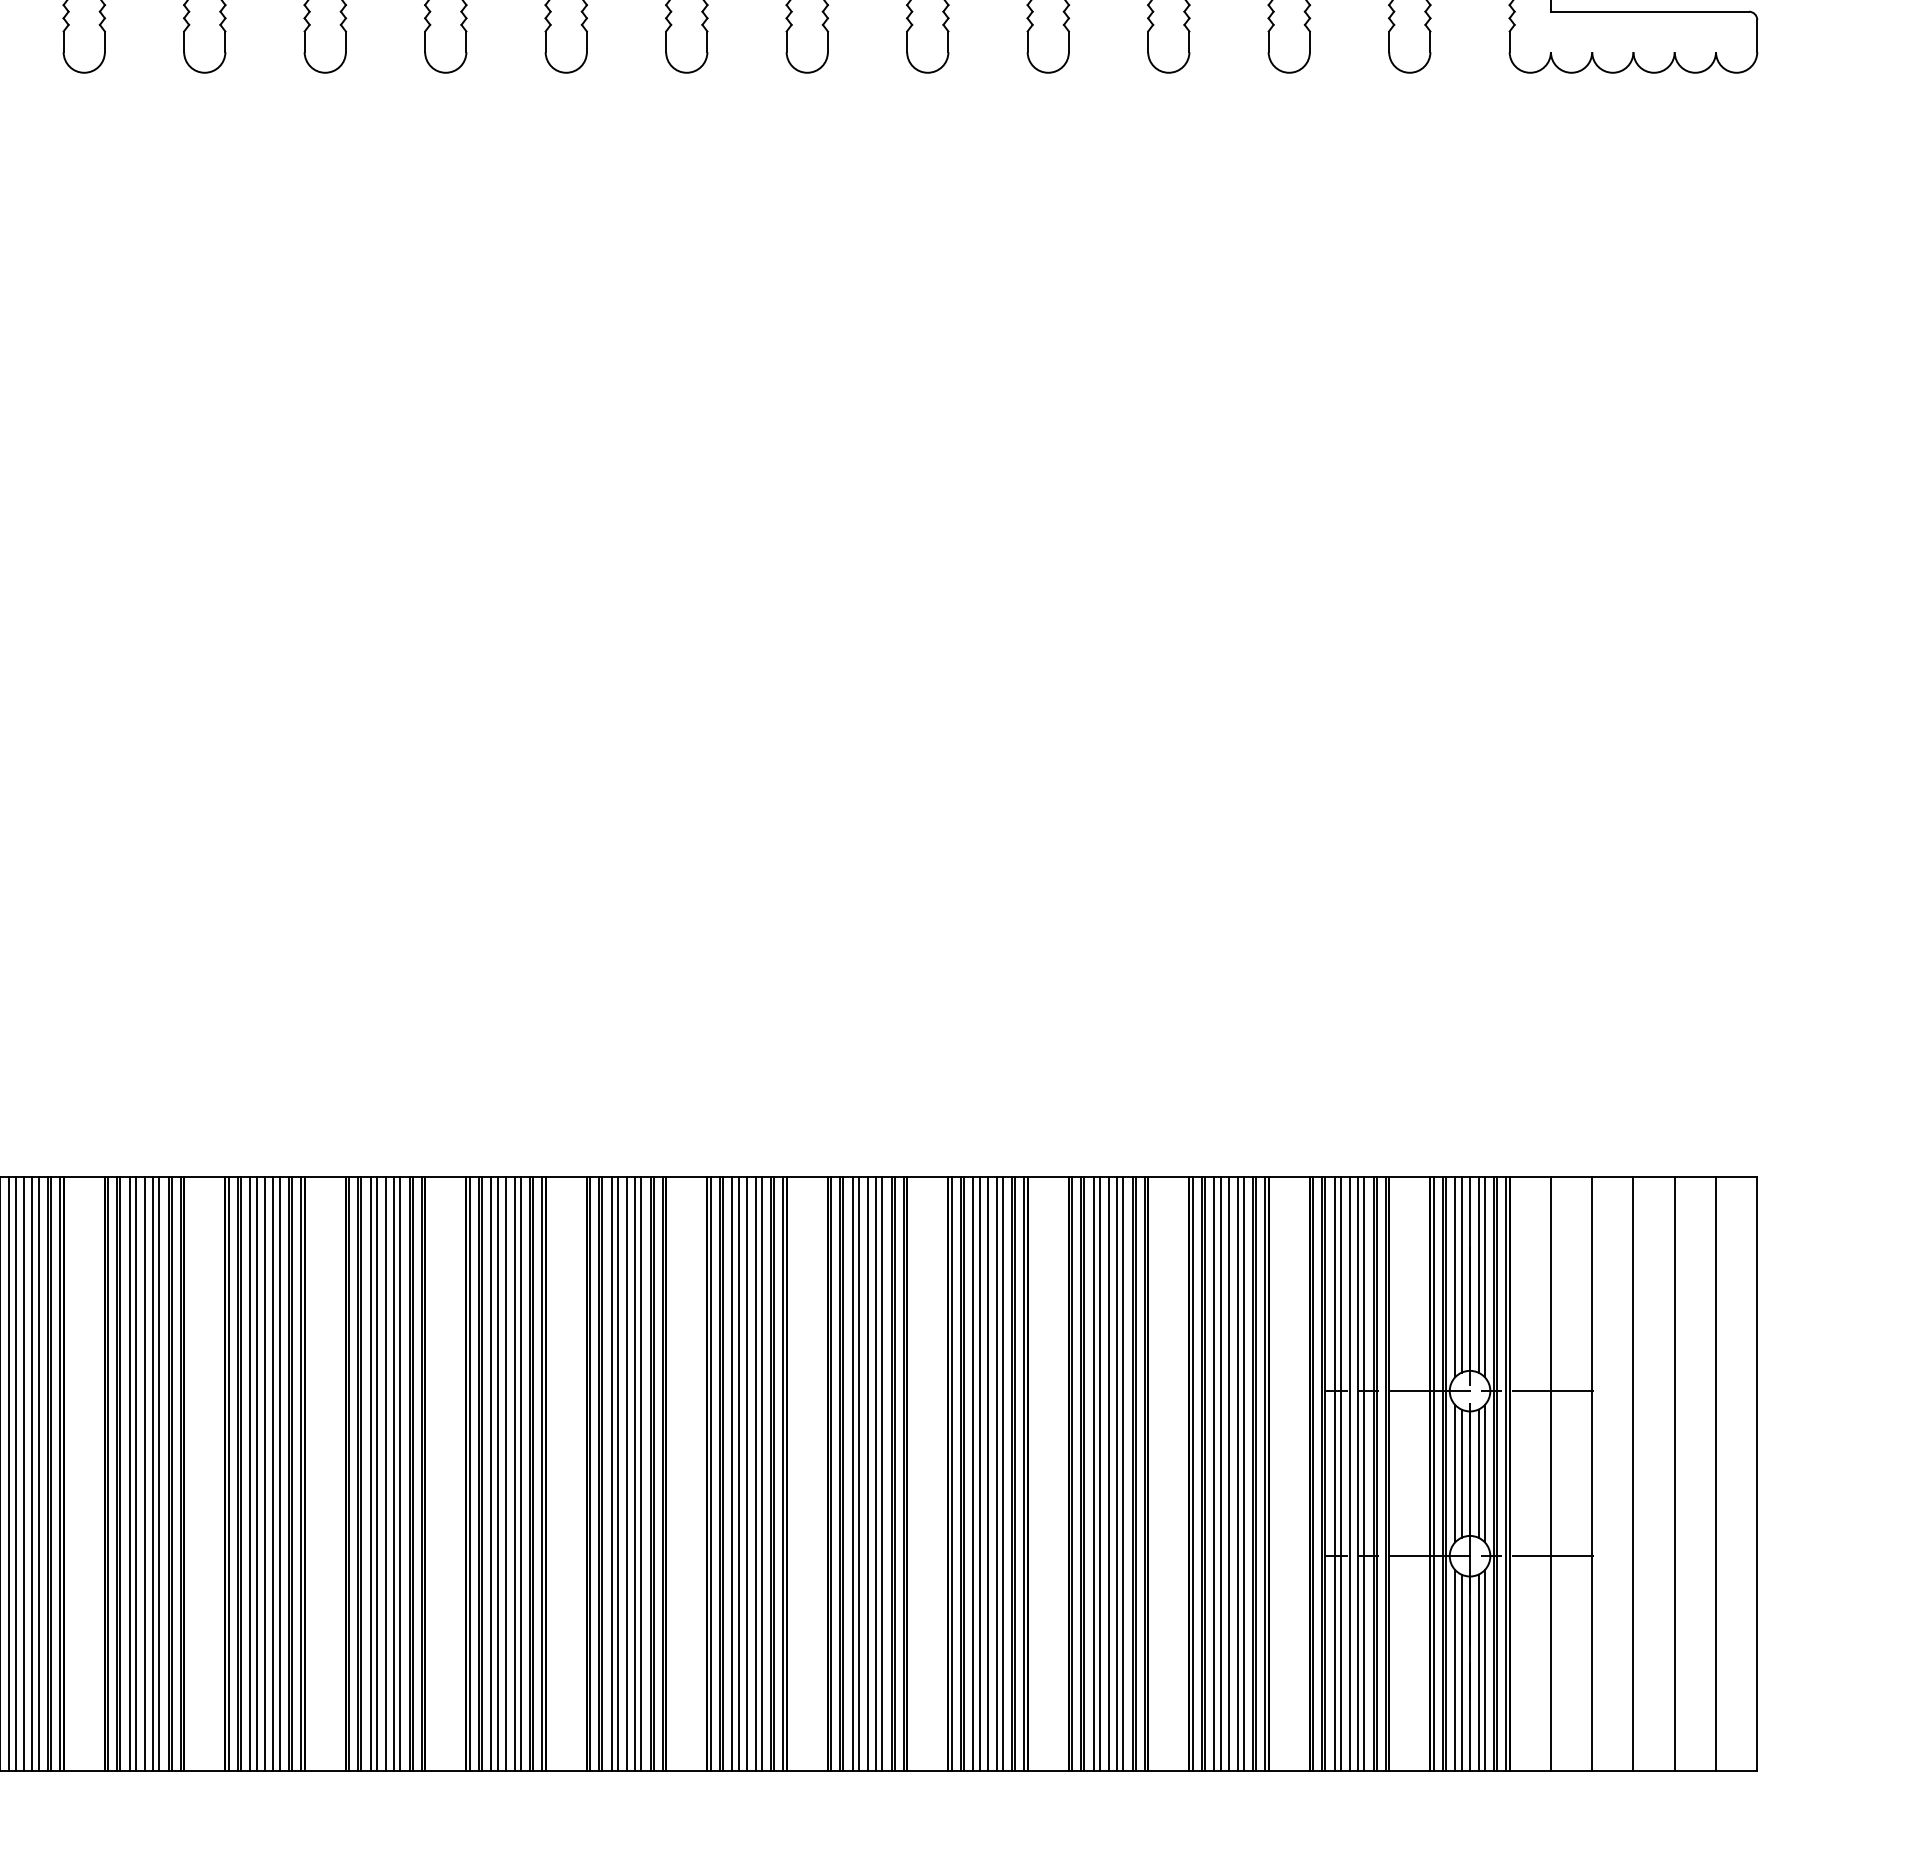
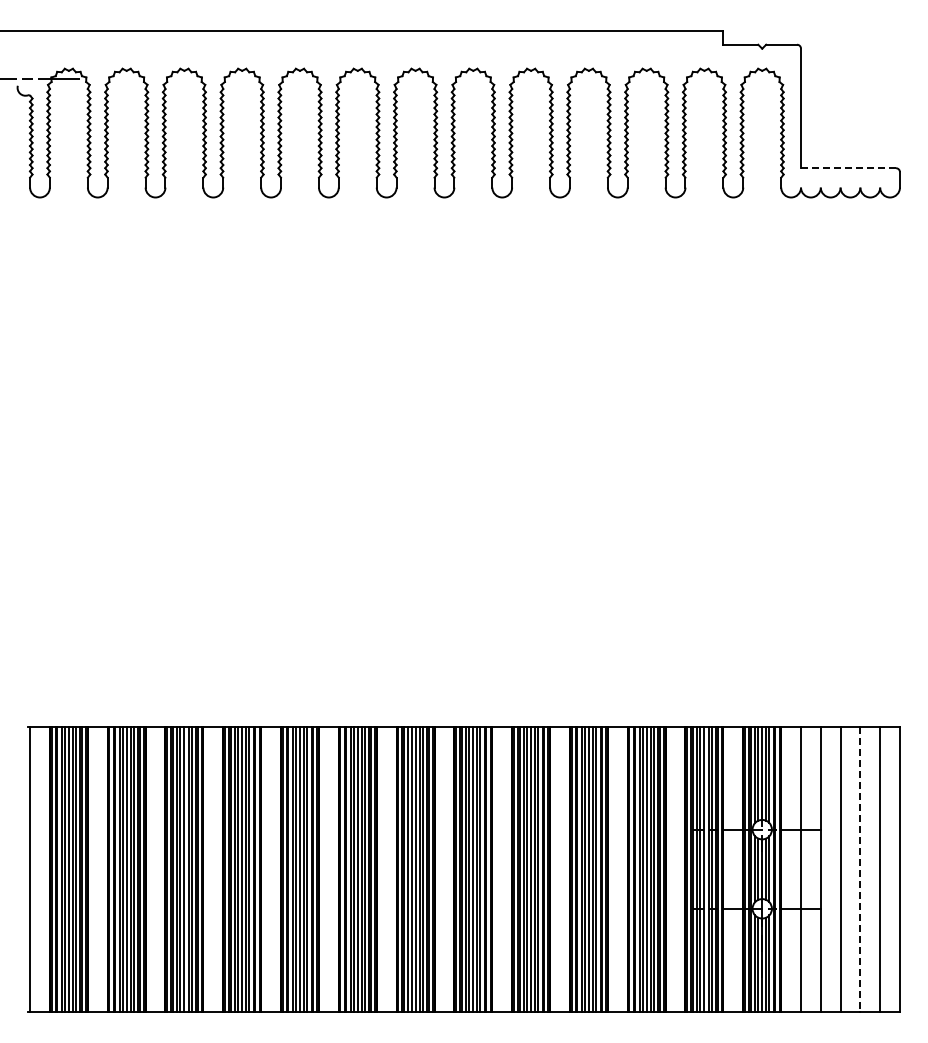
line: (1652, 12) -> (849, 168), solid -> dashed
line: (1674, 1474) -> (860, 869), solid -> dashed

